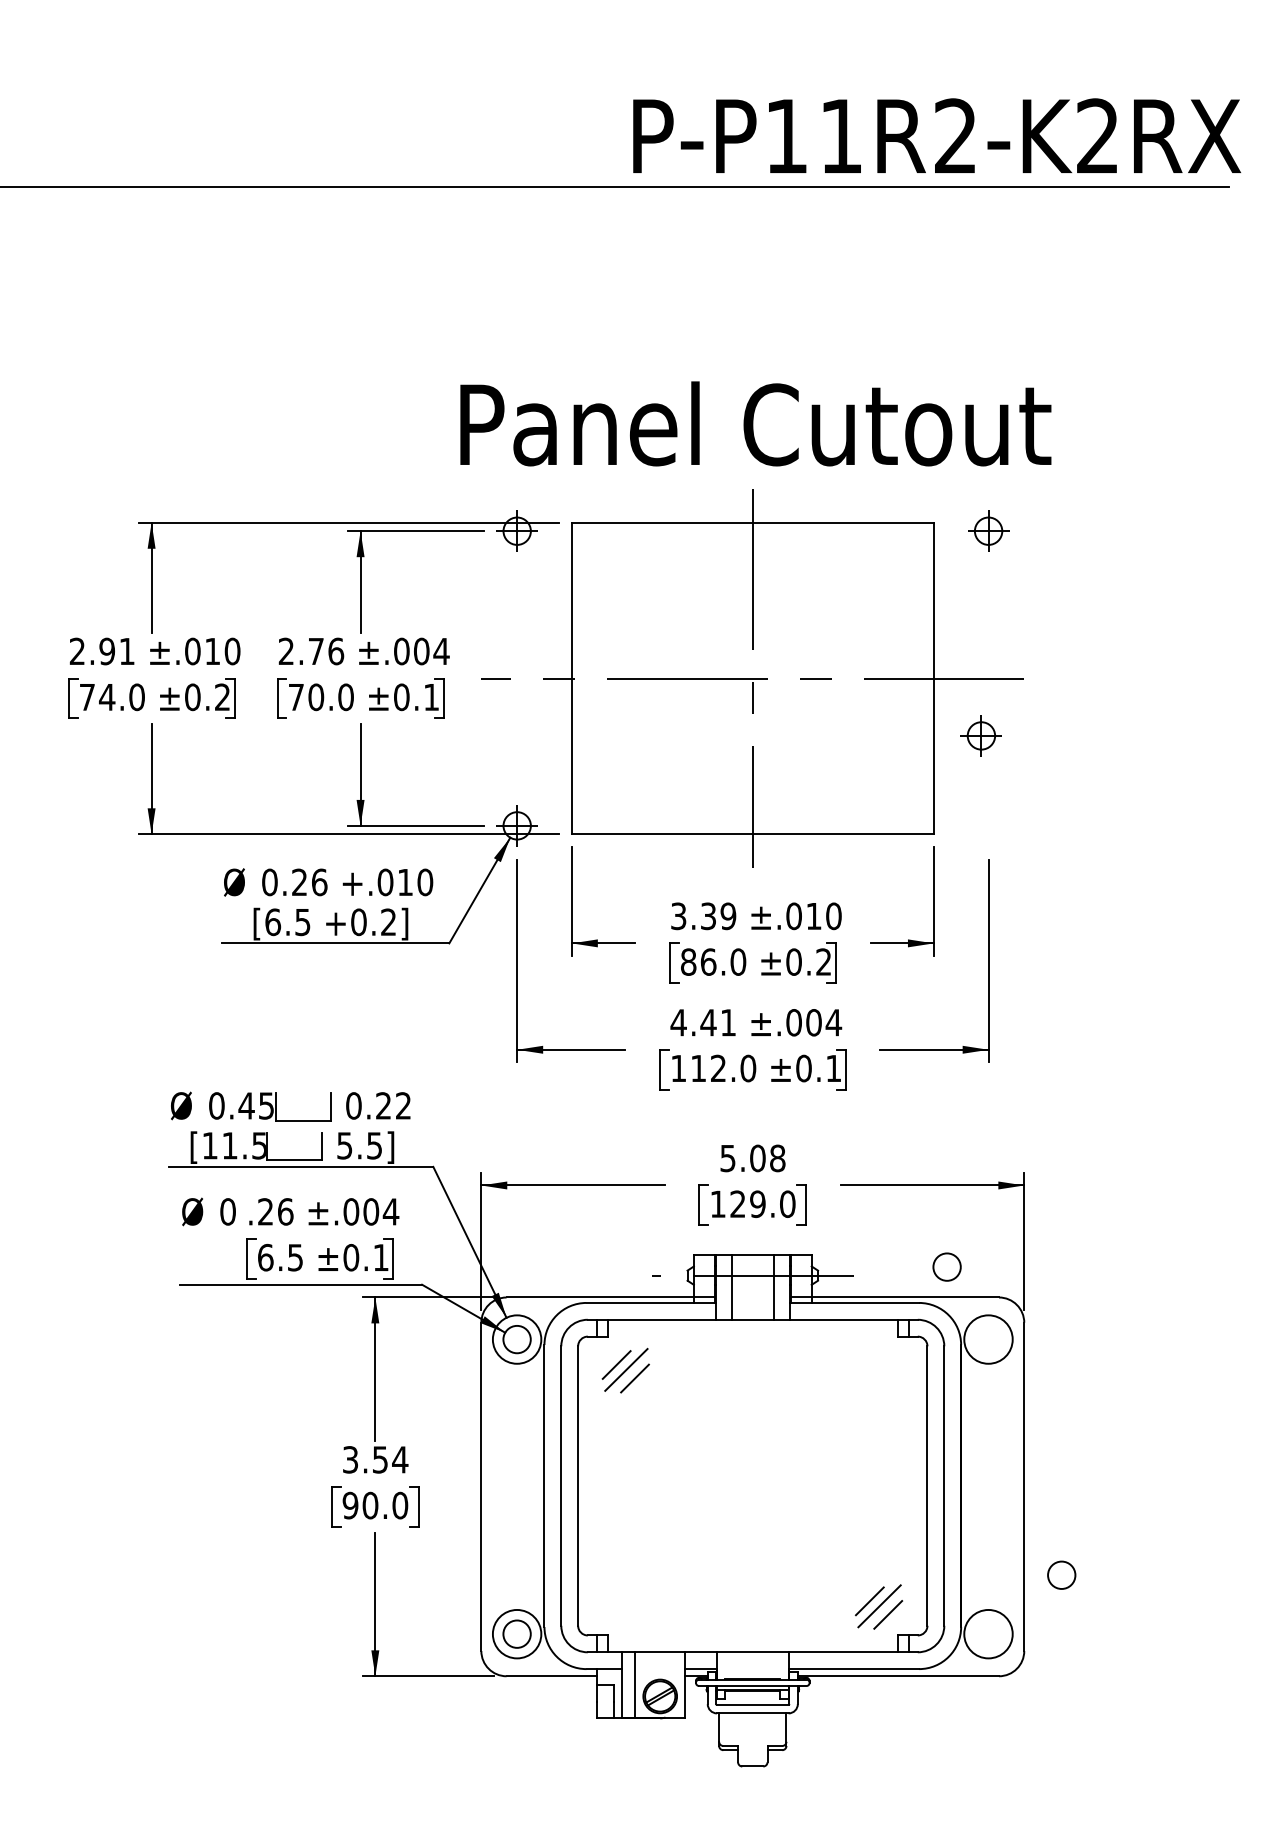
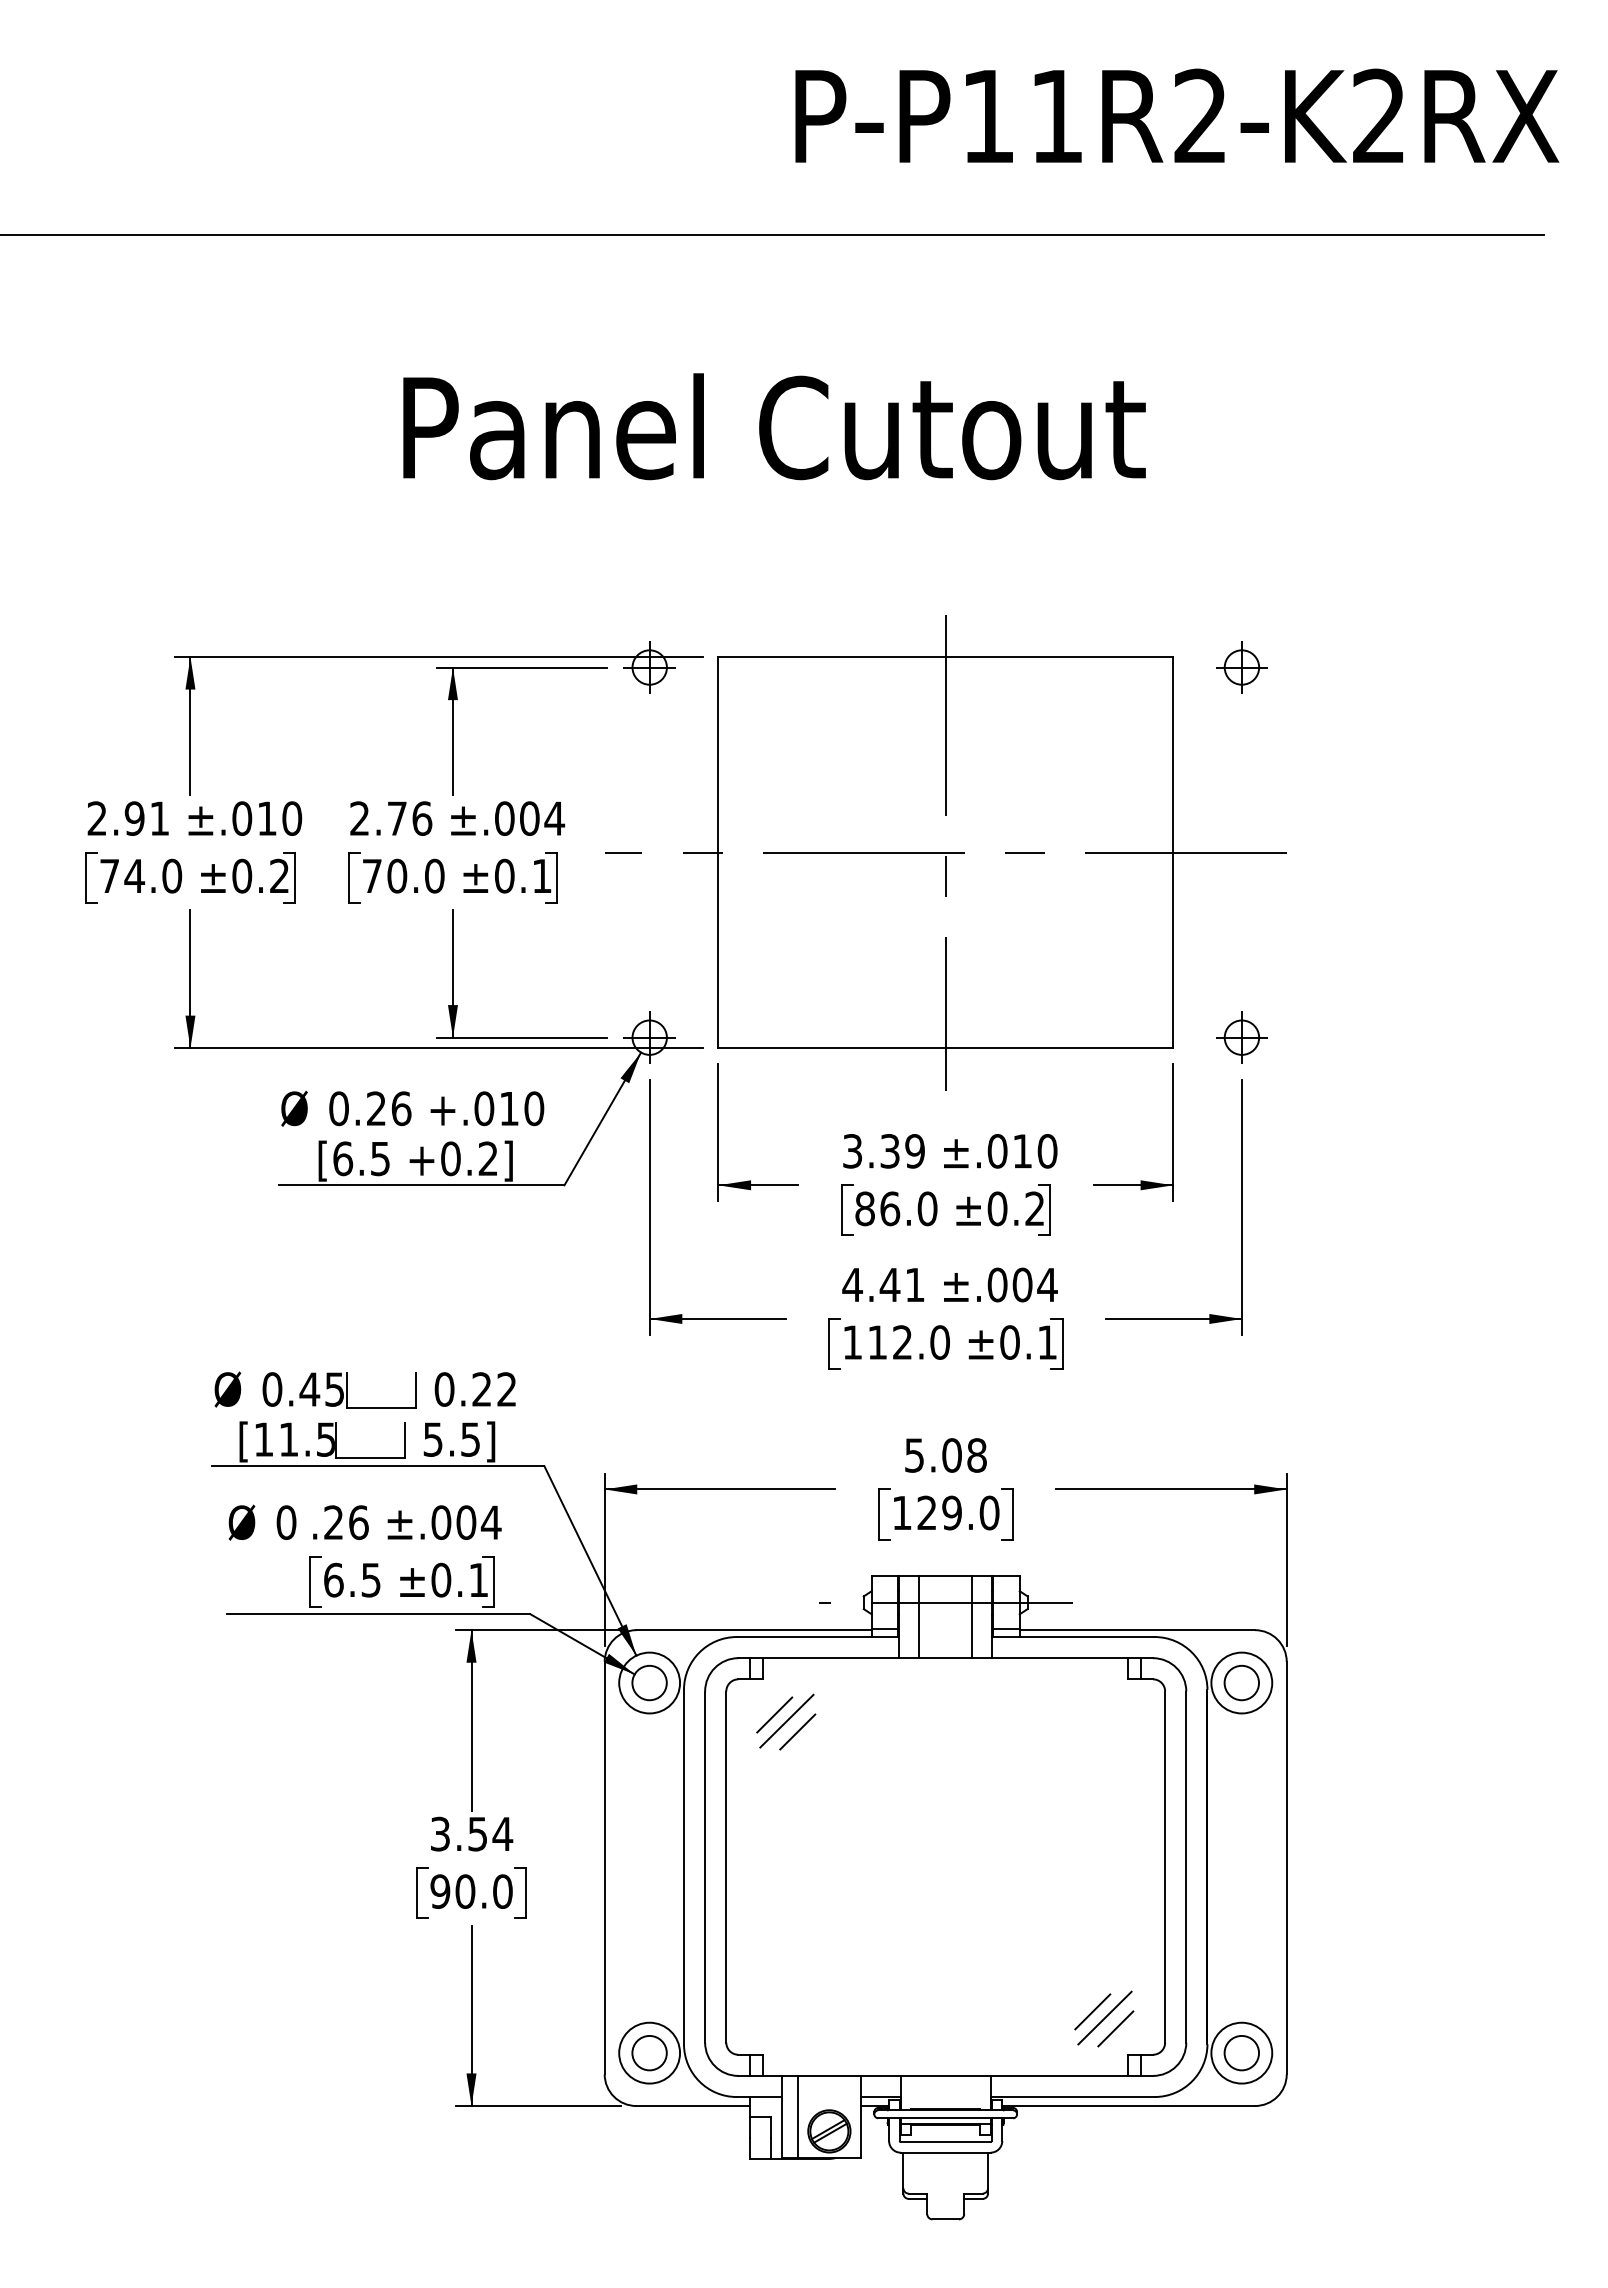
text: (937, 135) -> (1177, 115), moved
text: (755, 423) -> (774, 426), moved
part: (981, 735) -> (1241, 1037), moved
circle: (946, 1267) -> (1241, 1683), moved
circle: (1061, 1575) -> (1241, 2053), moved

